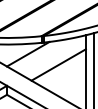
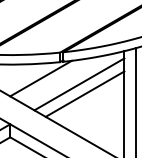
line: (54, 58) -> (78, 84), added

